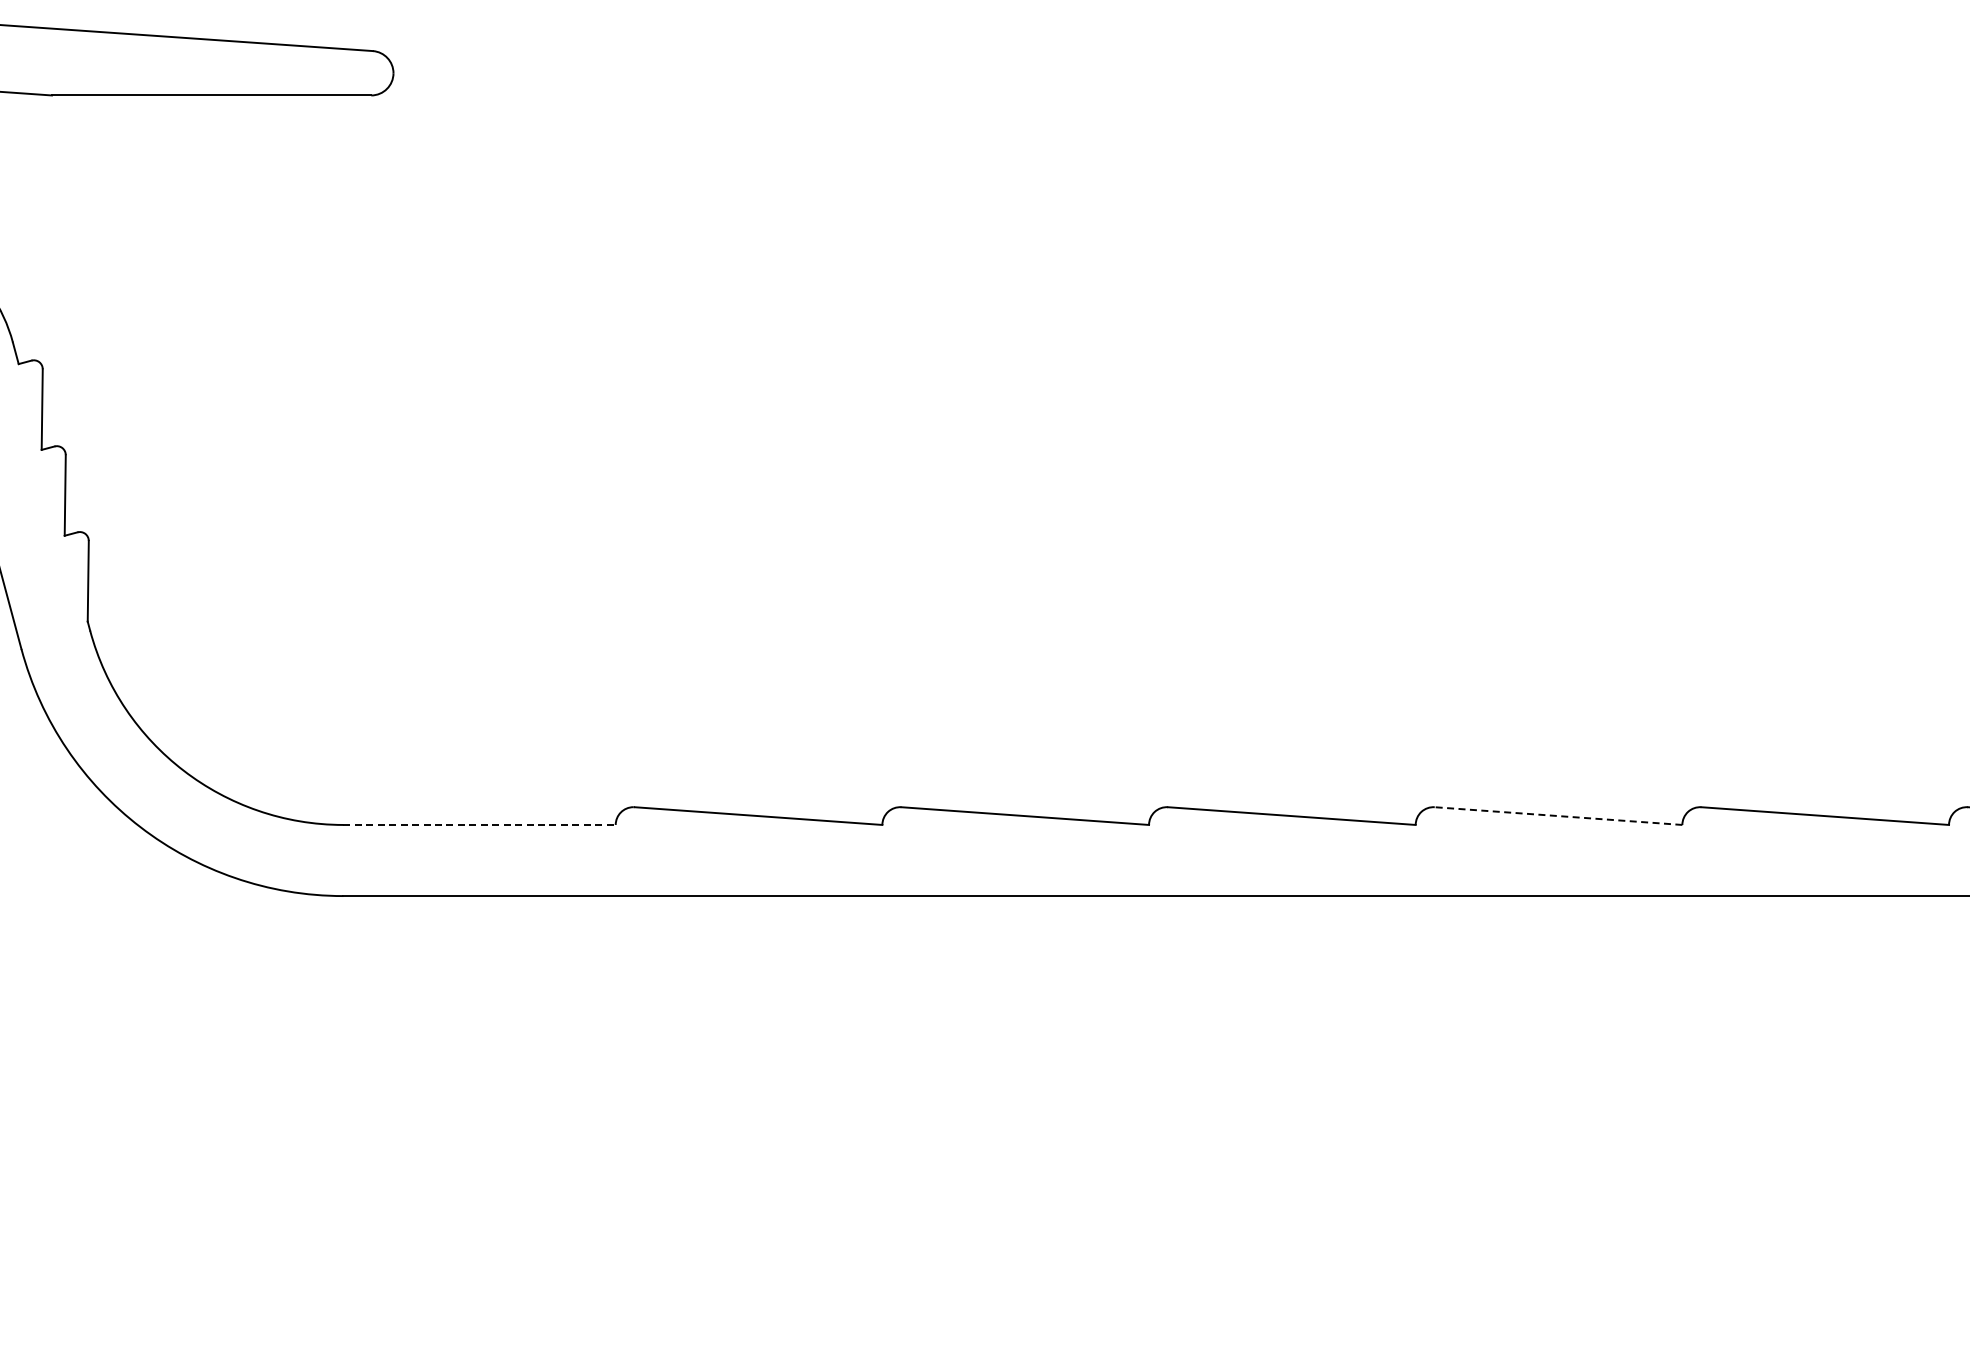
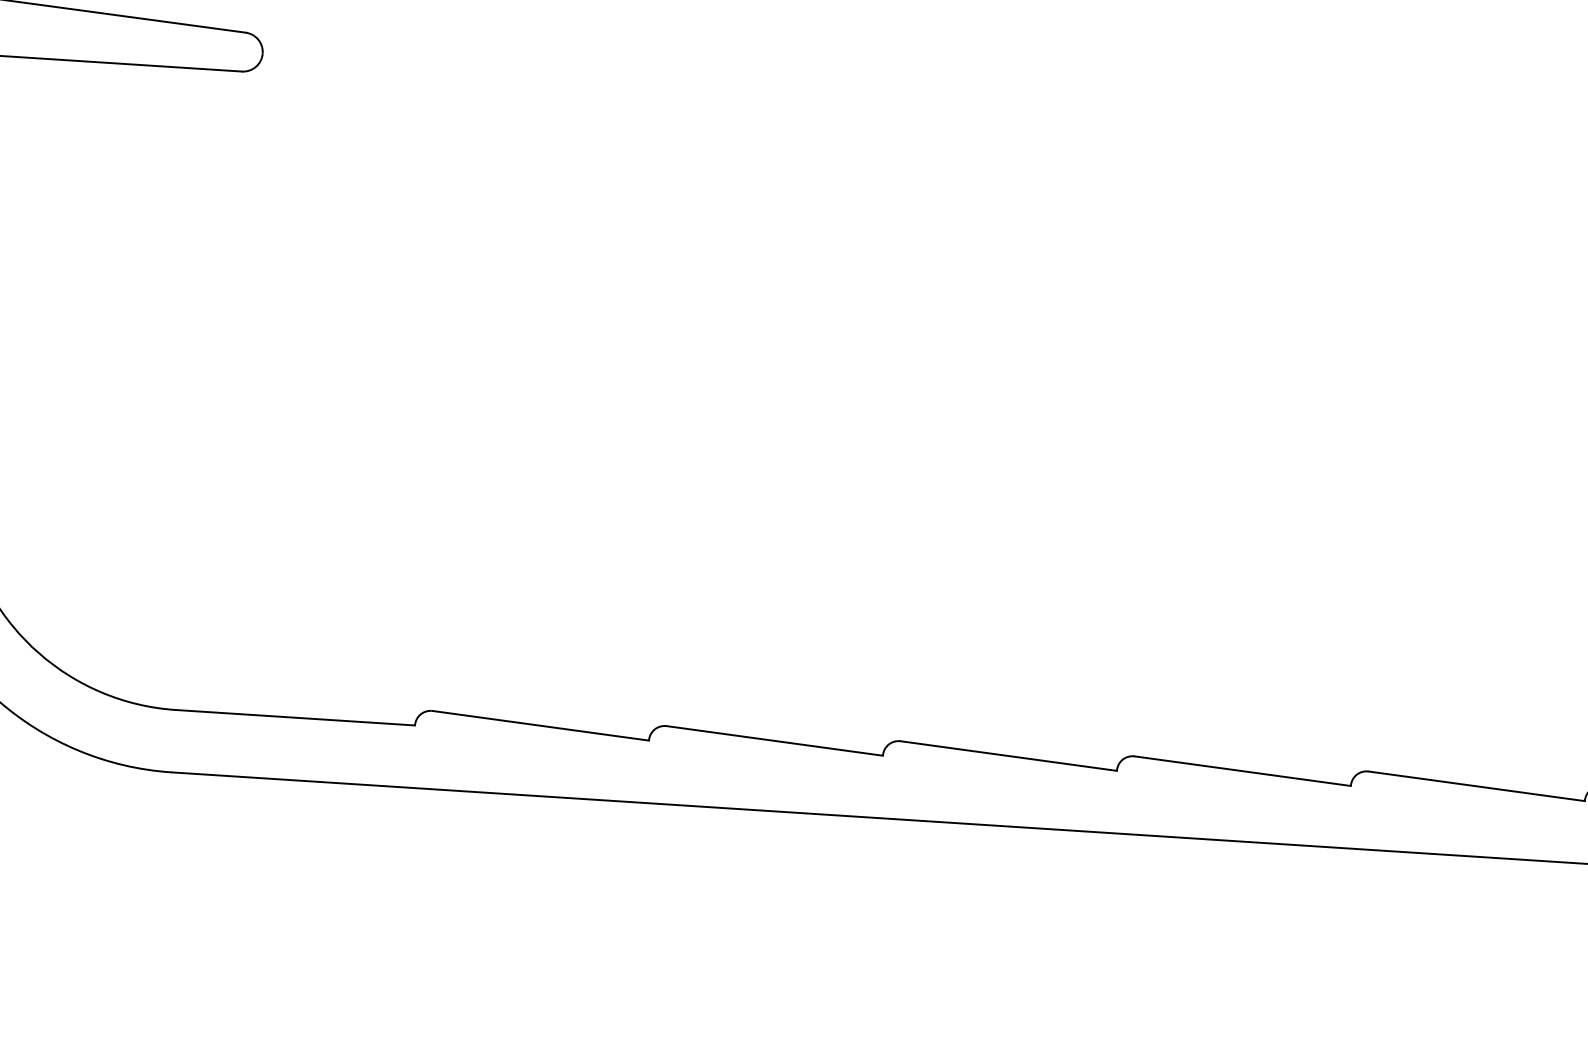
line: (1558, 816) -> (1242, 771), dashed -> solid
line: (480, 824) -> (296, 717), dashed -> solid

